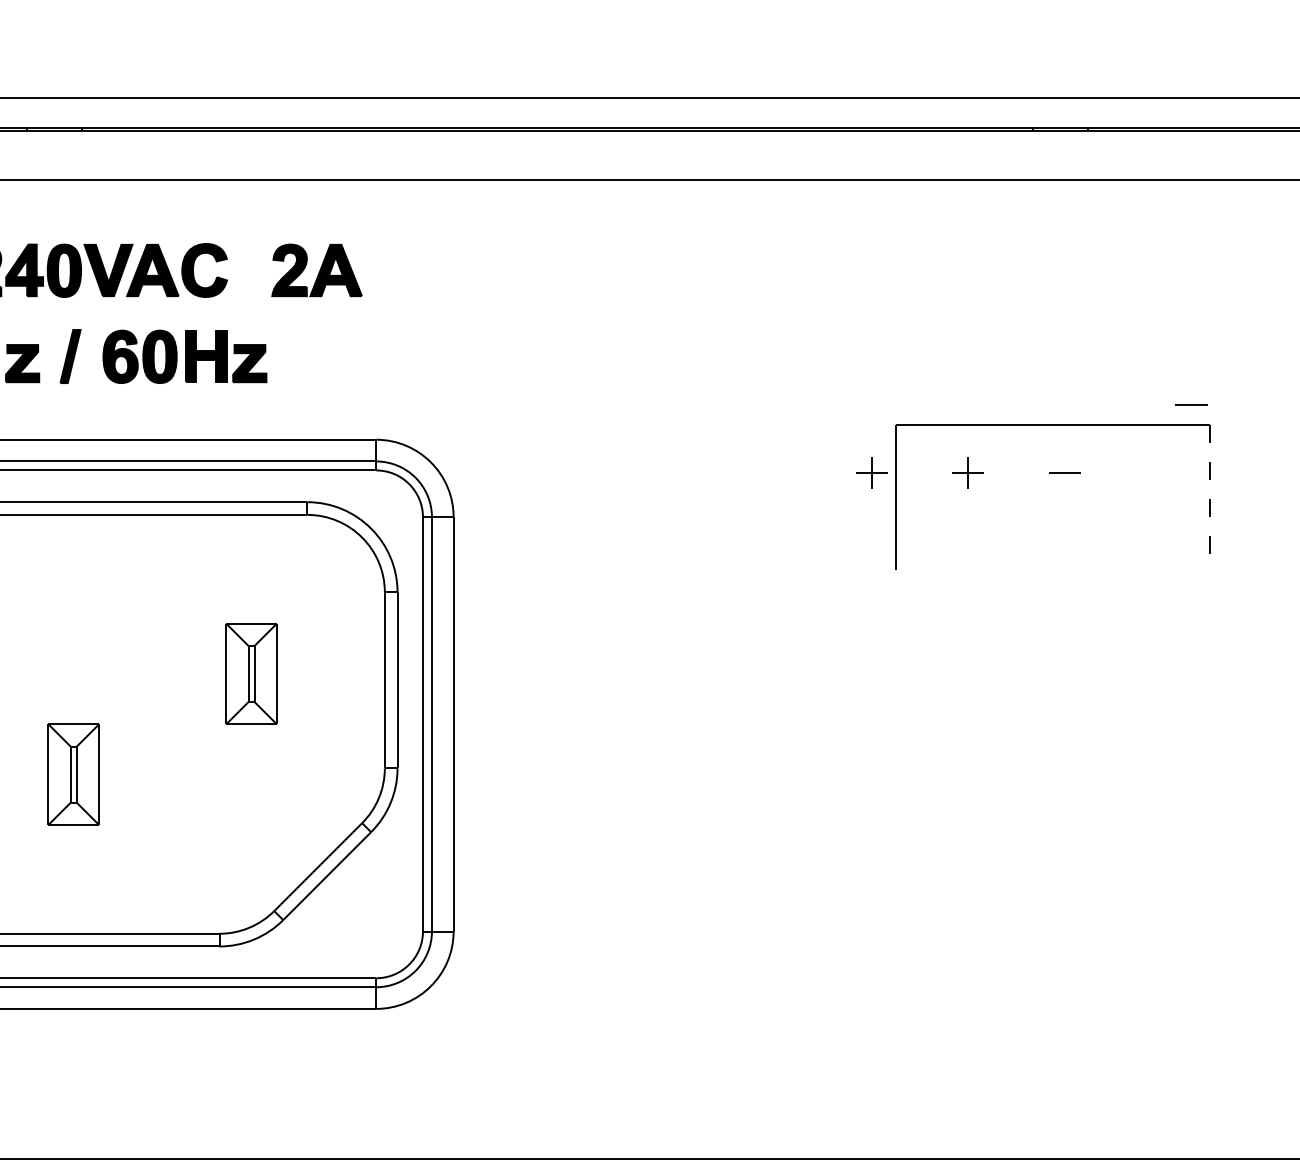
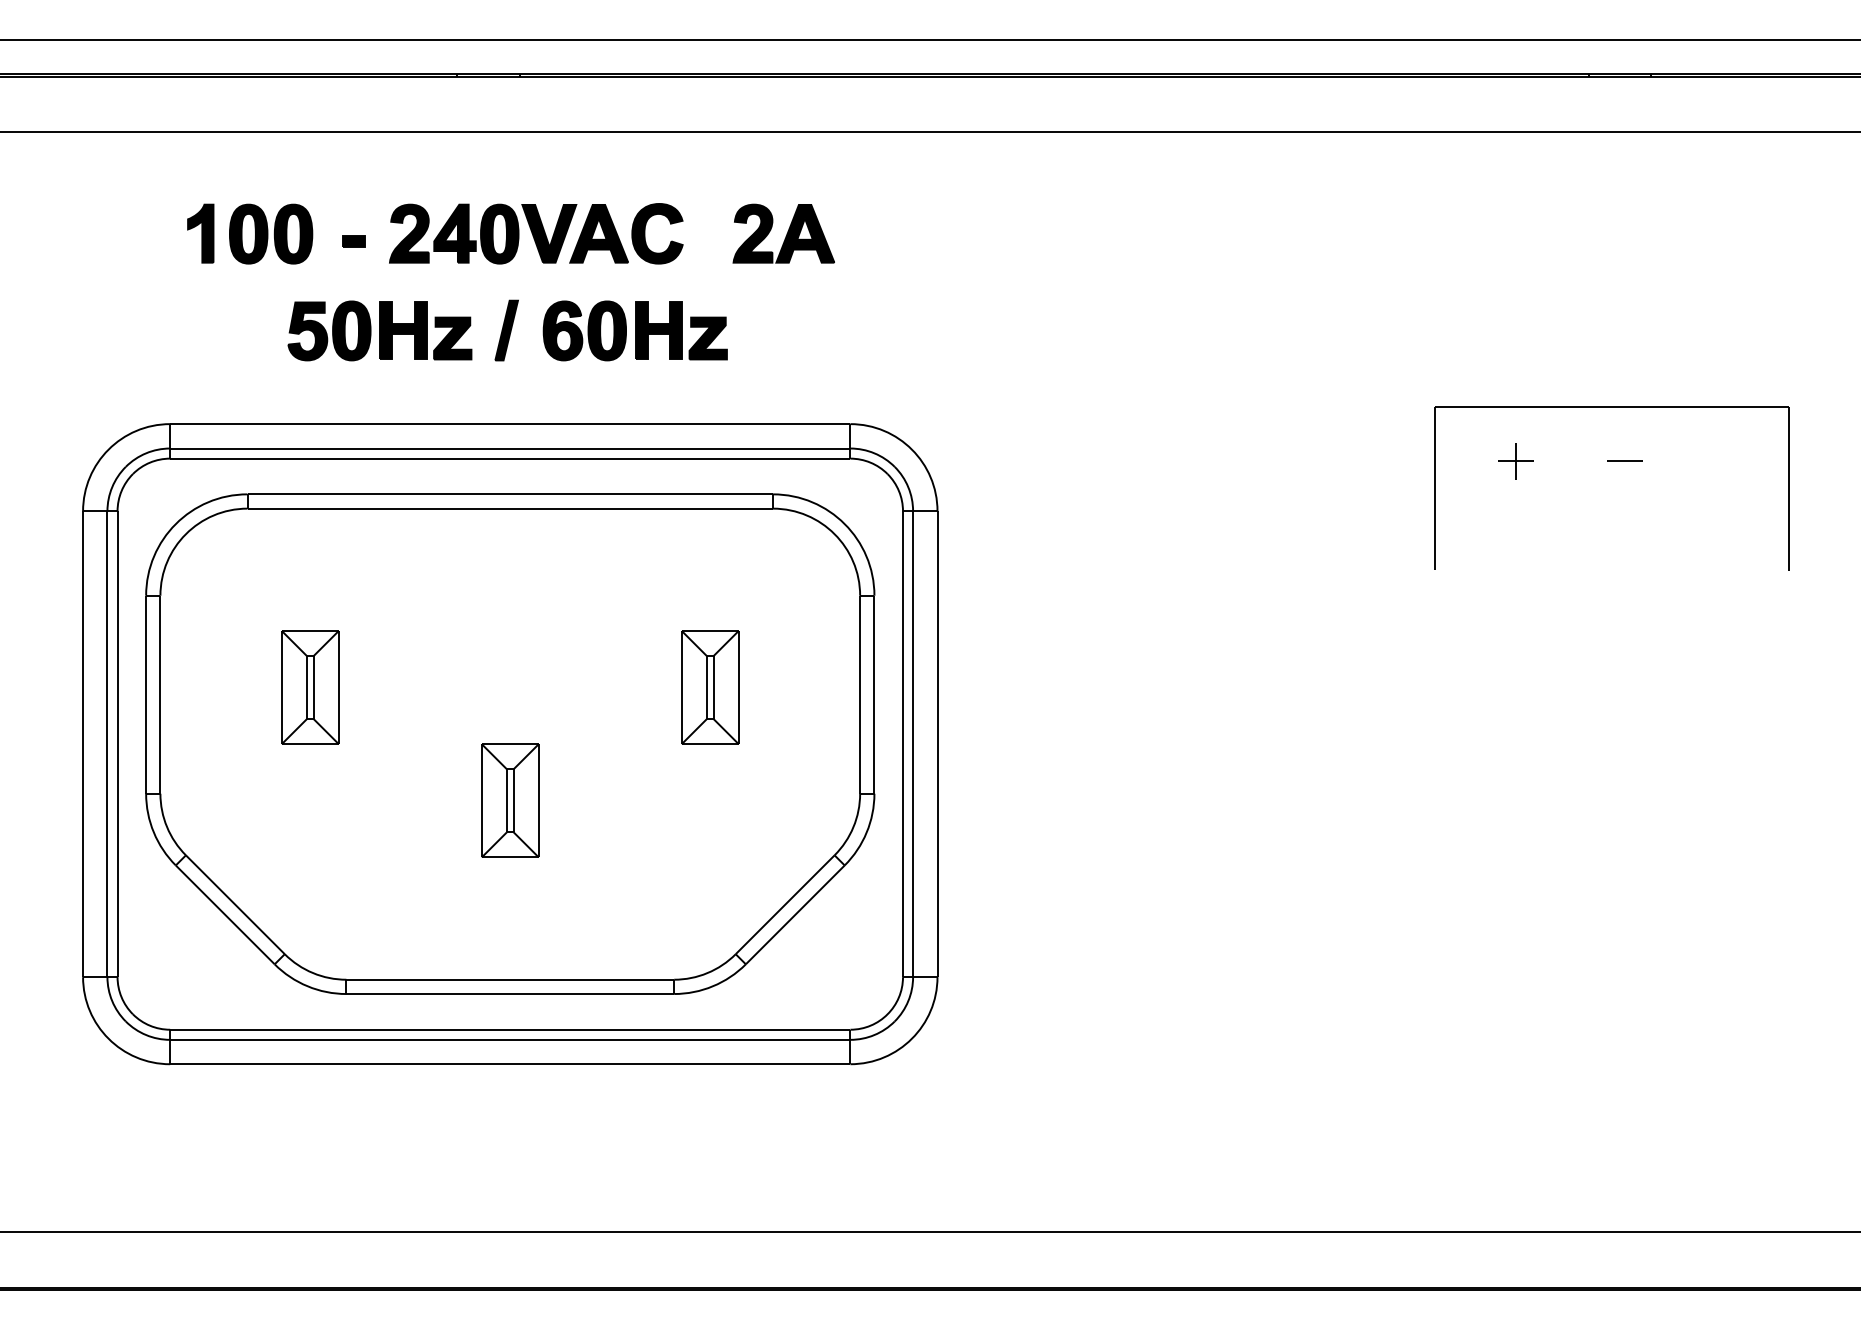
line: (1190, 404) -> (1766, 384), removed
part: (871, 472) -> (1407, 461), removed
line: (1210, 496) -> (1788, 488), dashed -> solid

